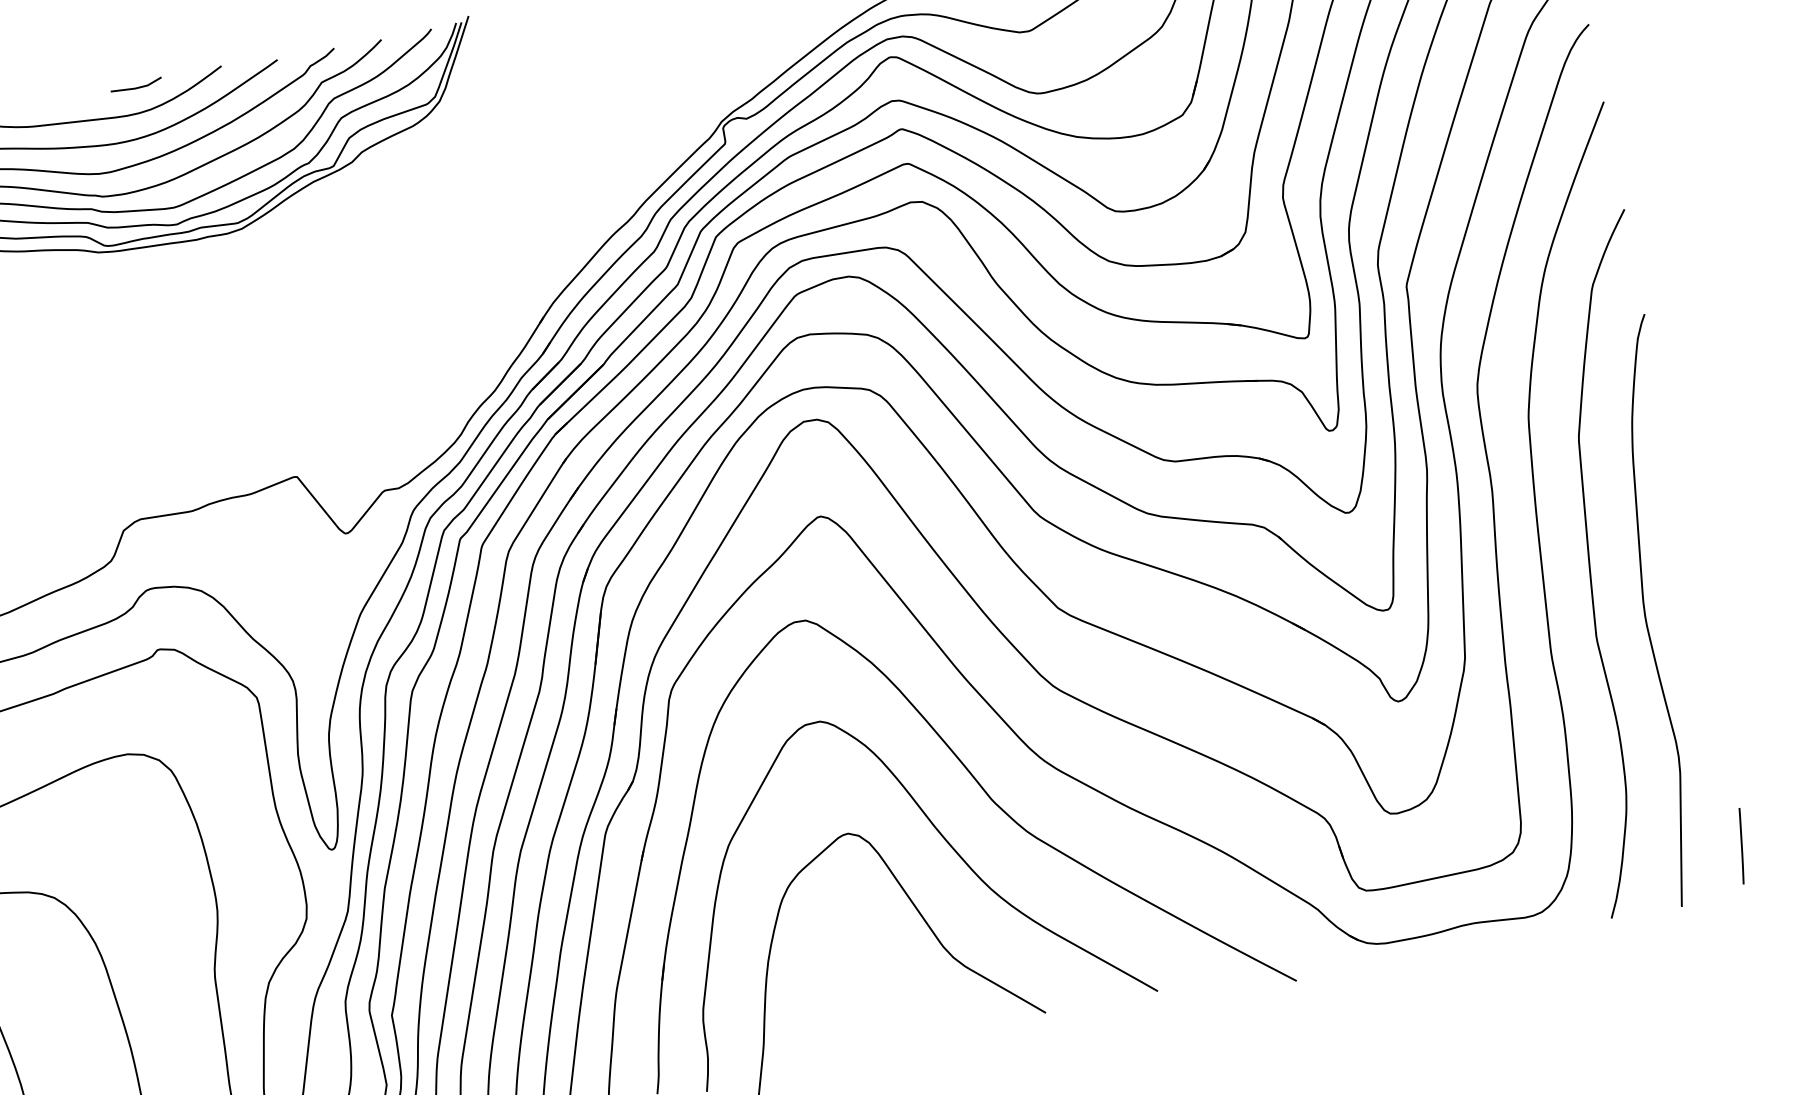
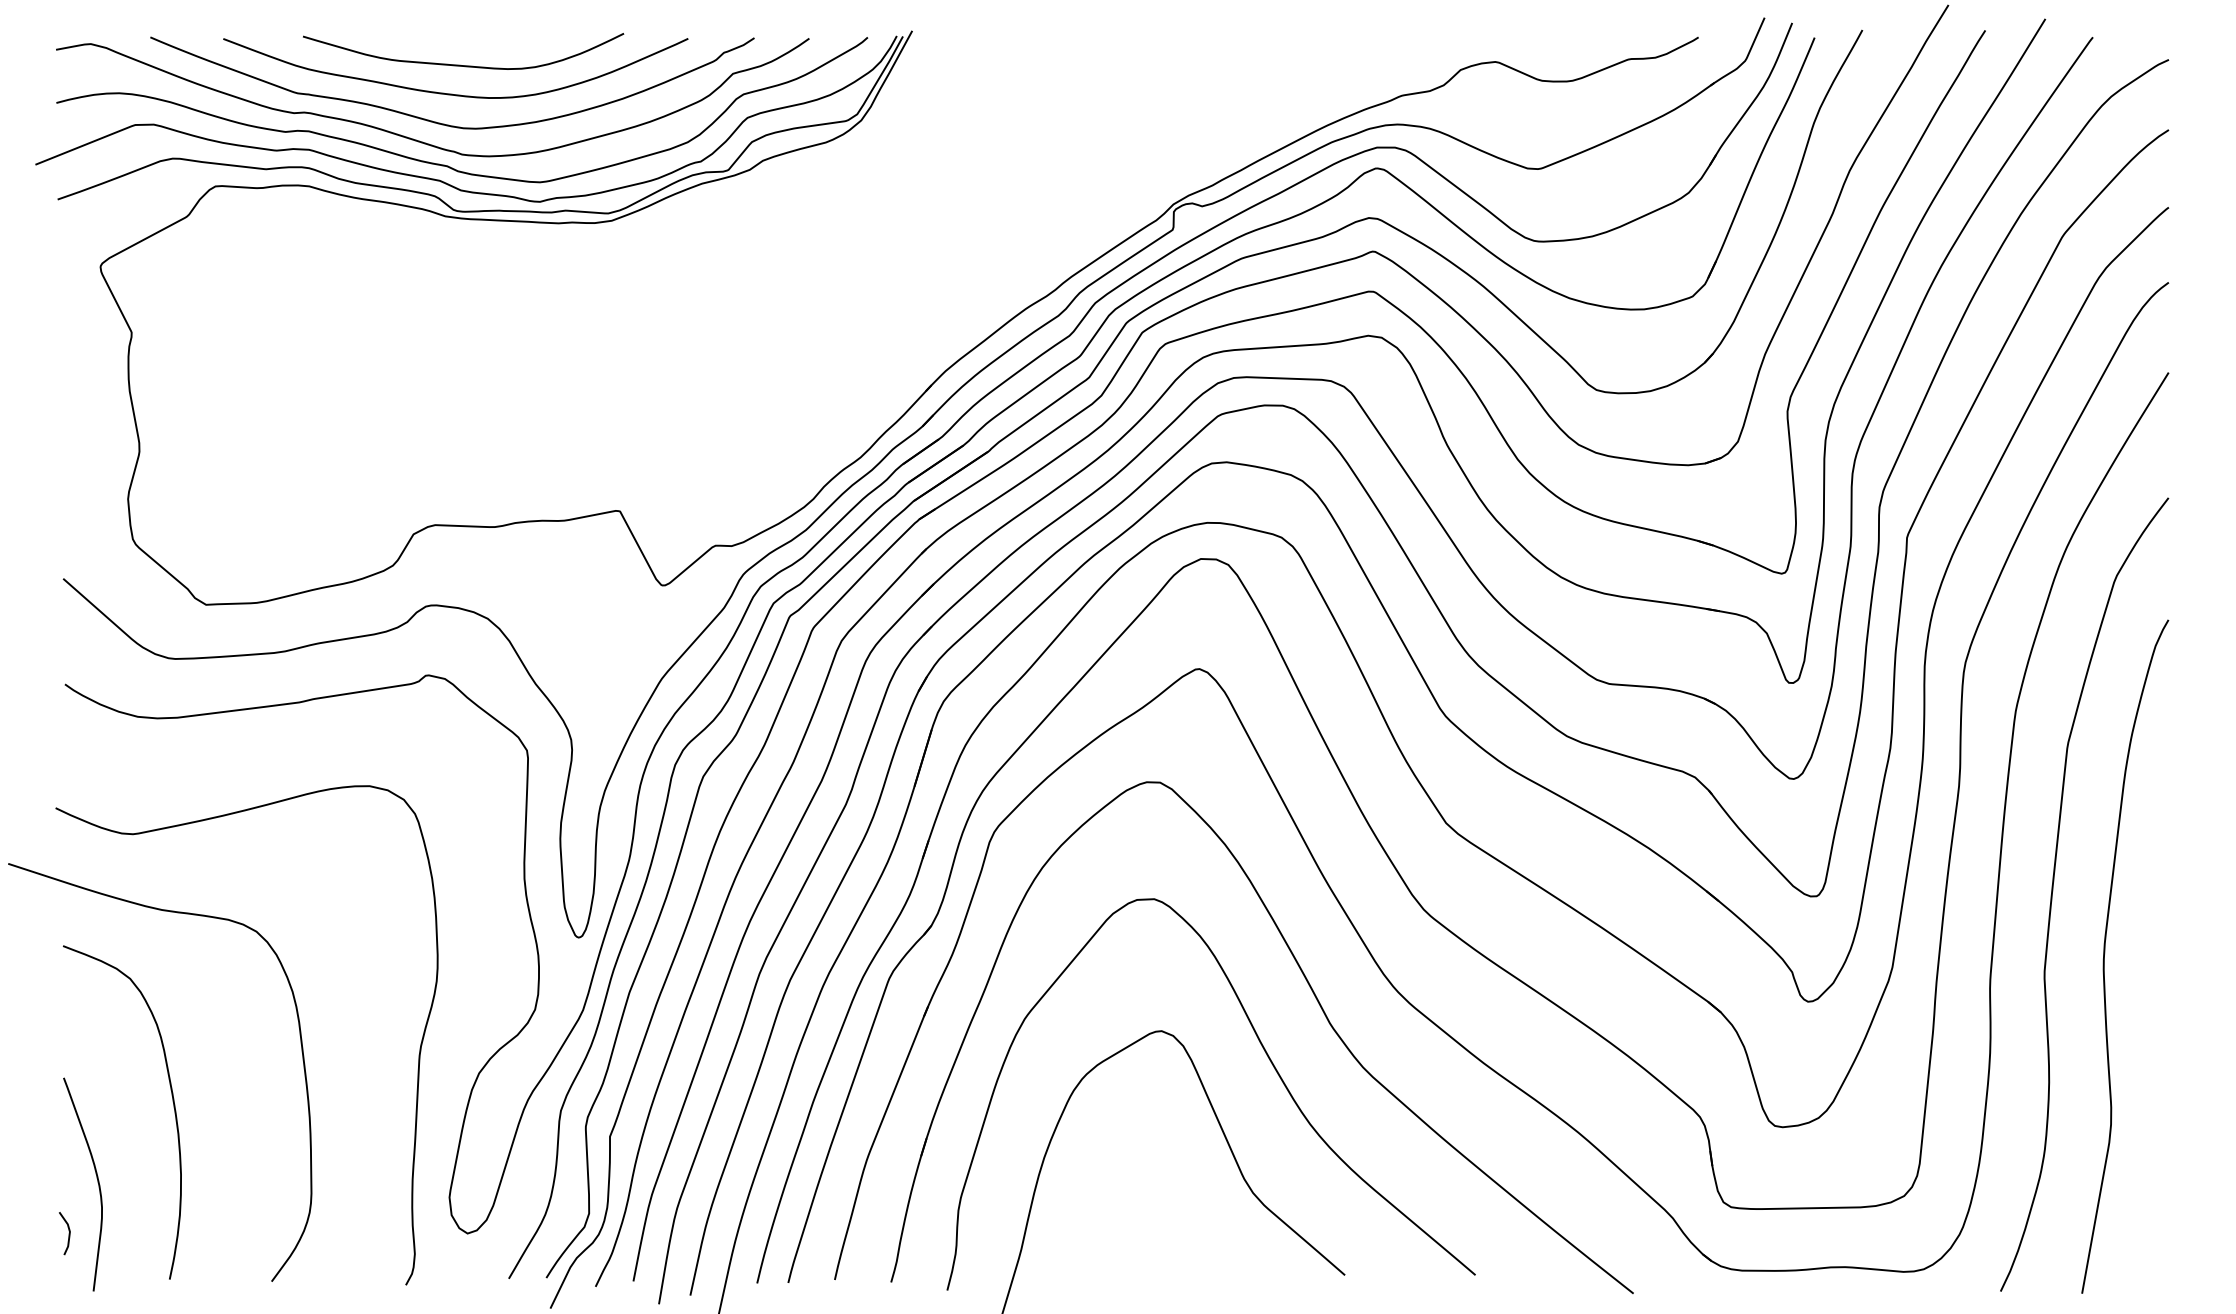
line: (137, 87) -> (524, 39), removed
line: (1741, 846) -> (2162, 1238), removed

